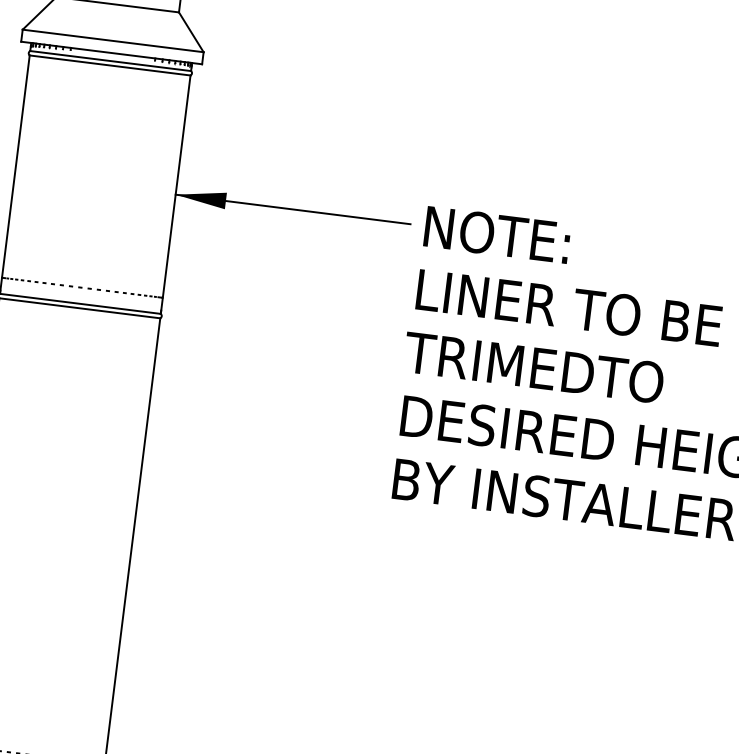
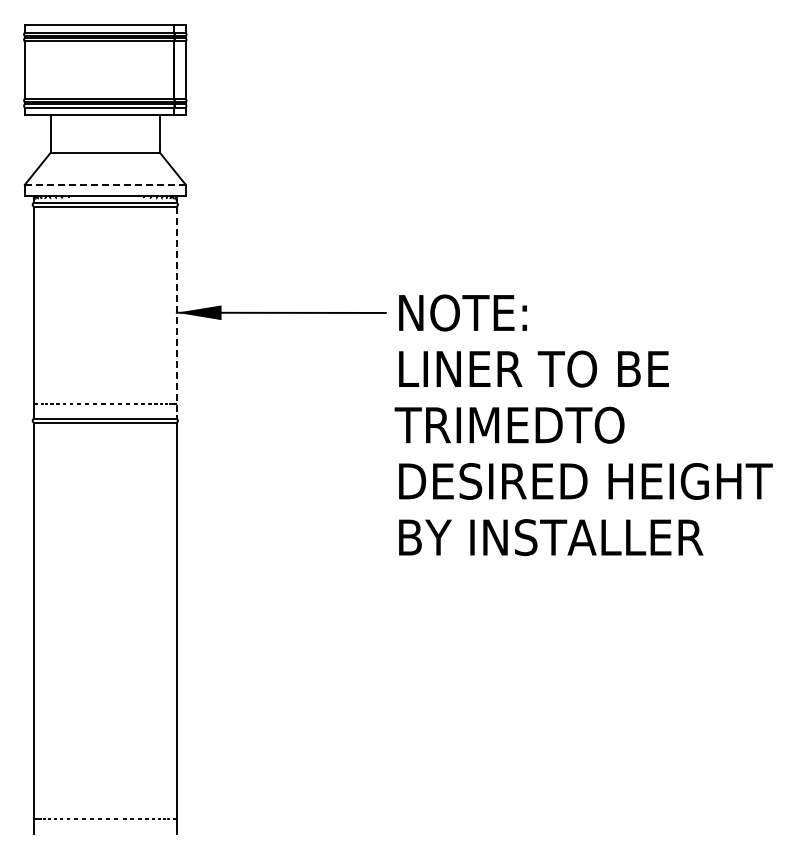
line: (112, 40) -> (104, 184), solid -> dashed
line: (175, 195) -> (176, 313), solid -> dashed

